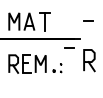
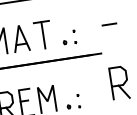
part: (61, 25) -> (69, 36), added
line: (69, 47) -> (86, 68), removed

